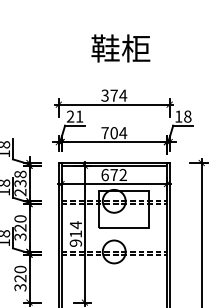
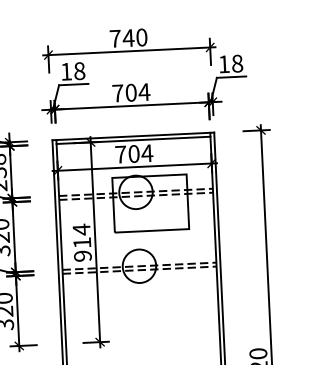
text: (114, 95) -> (129, 37), 374 -> 740
text: (74, 116) -> (72, 71), 21 -> 18
text: (114, 174) -> (134, 153), 672 -> 704

